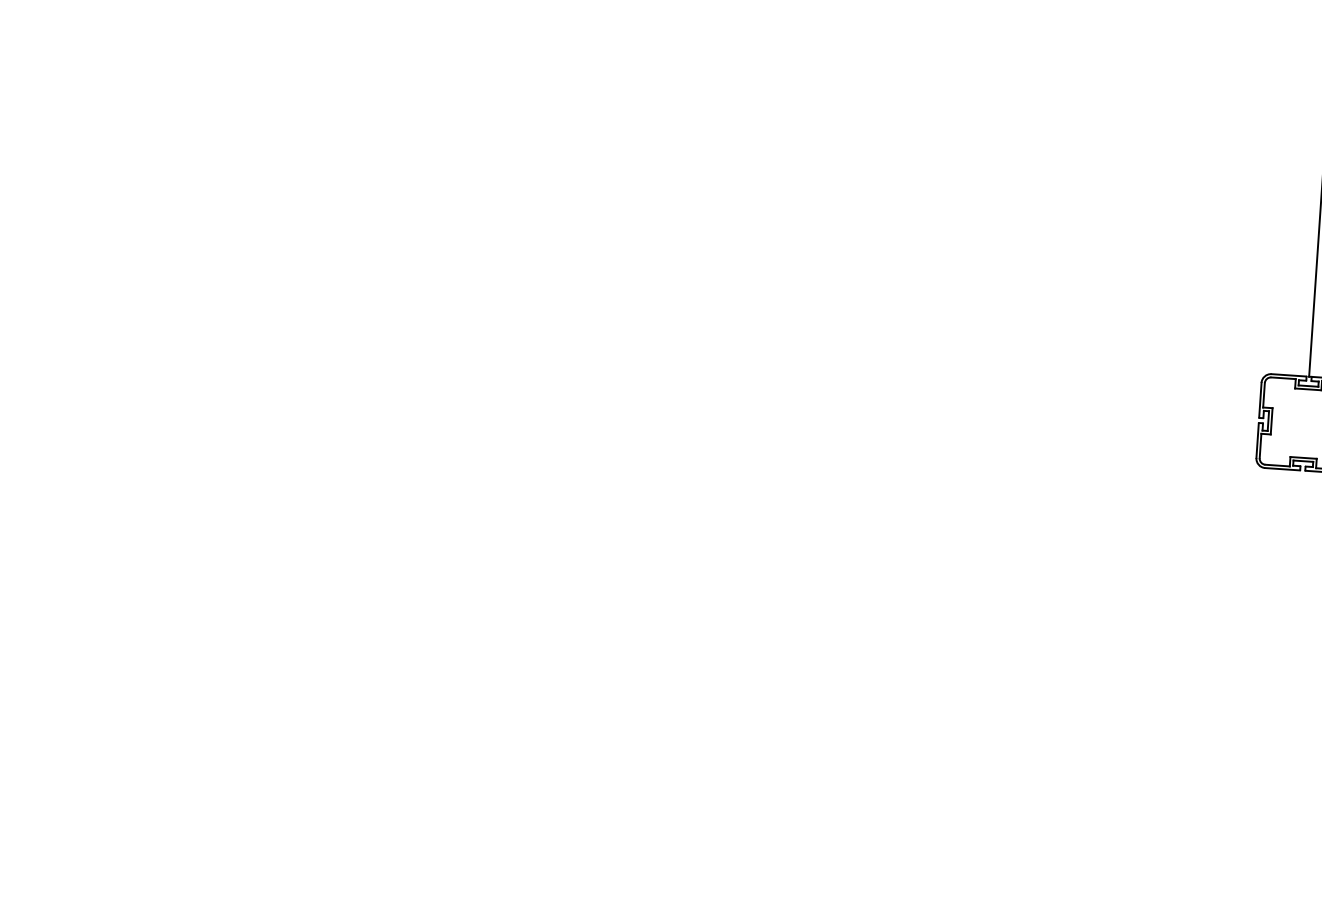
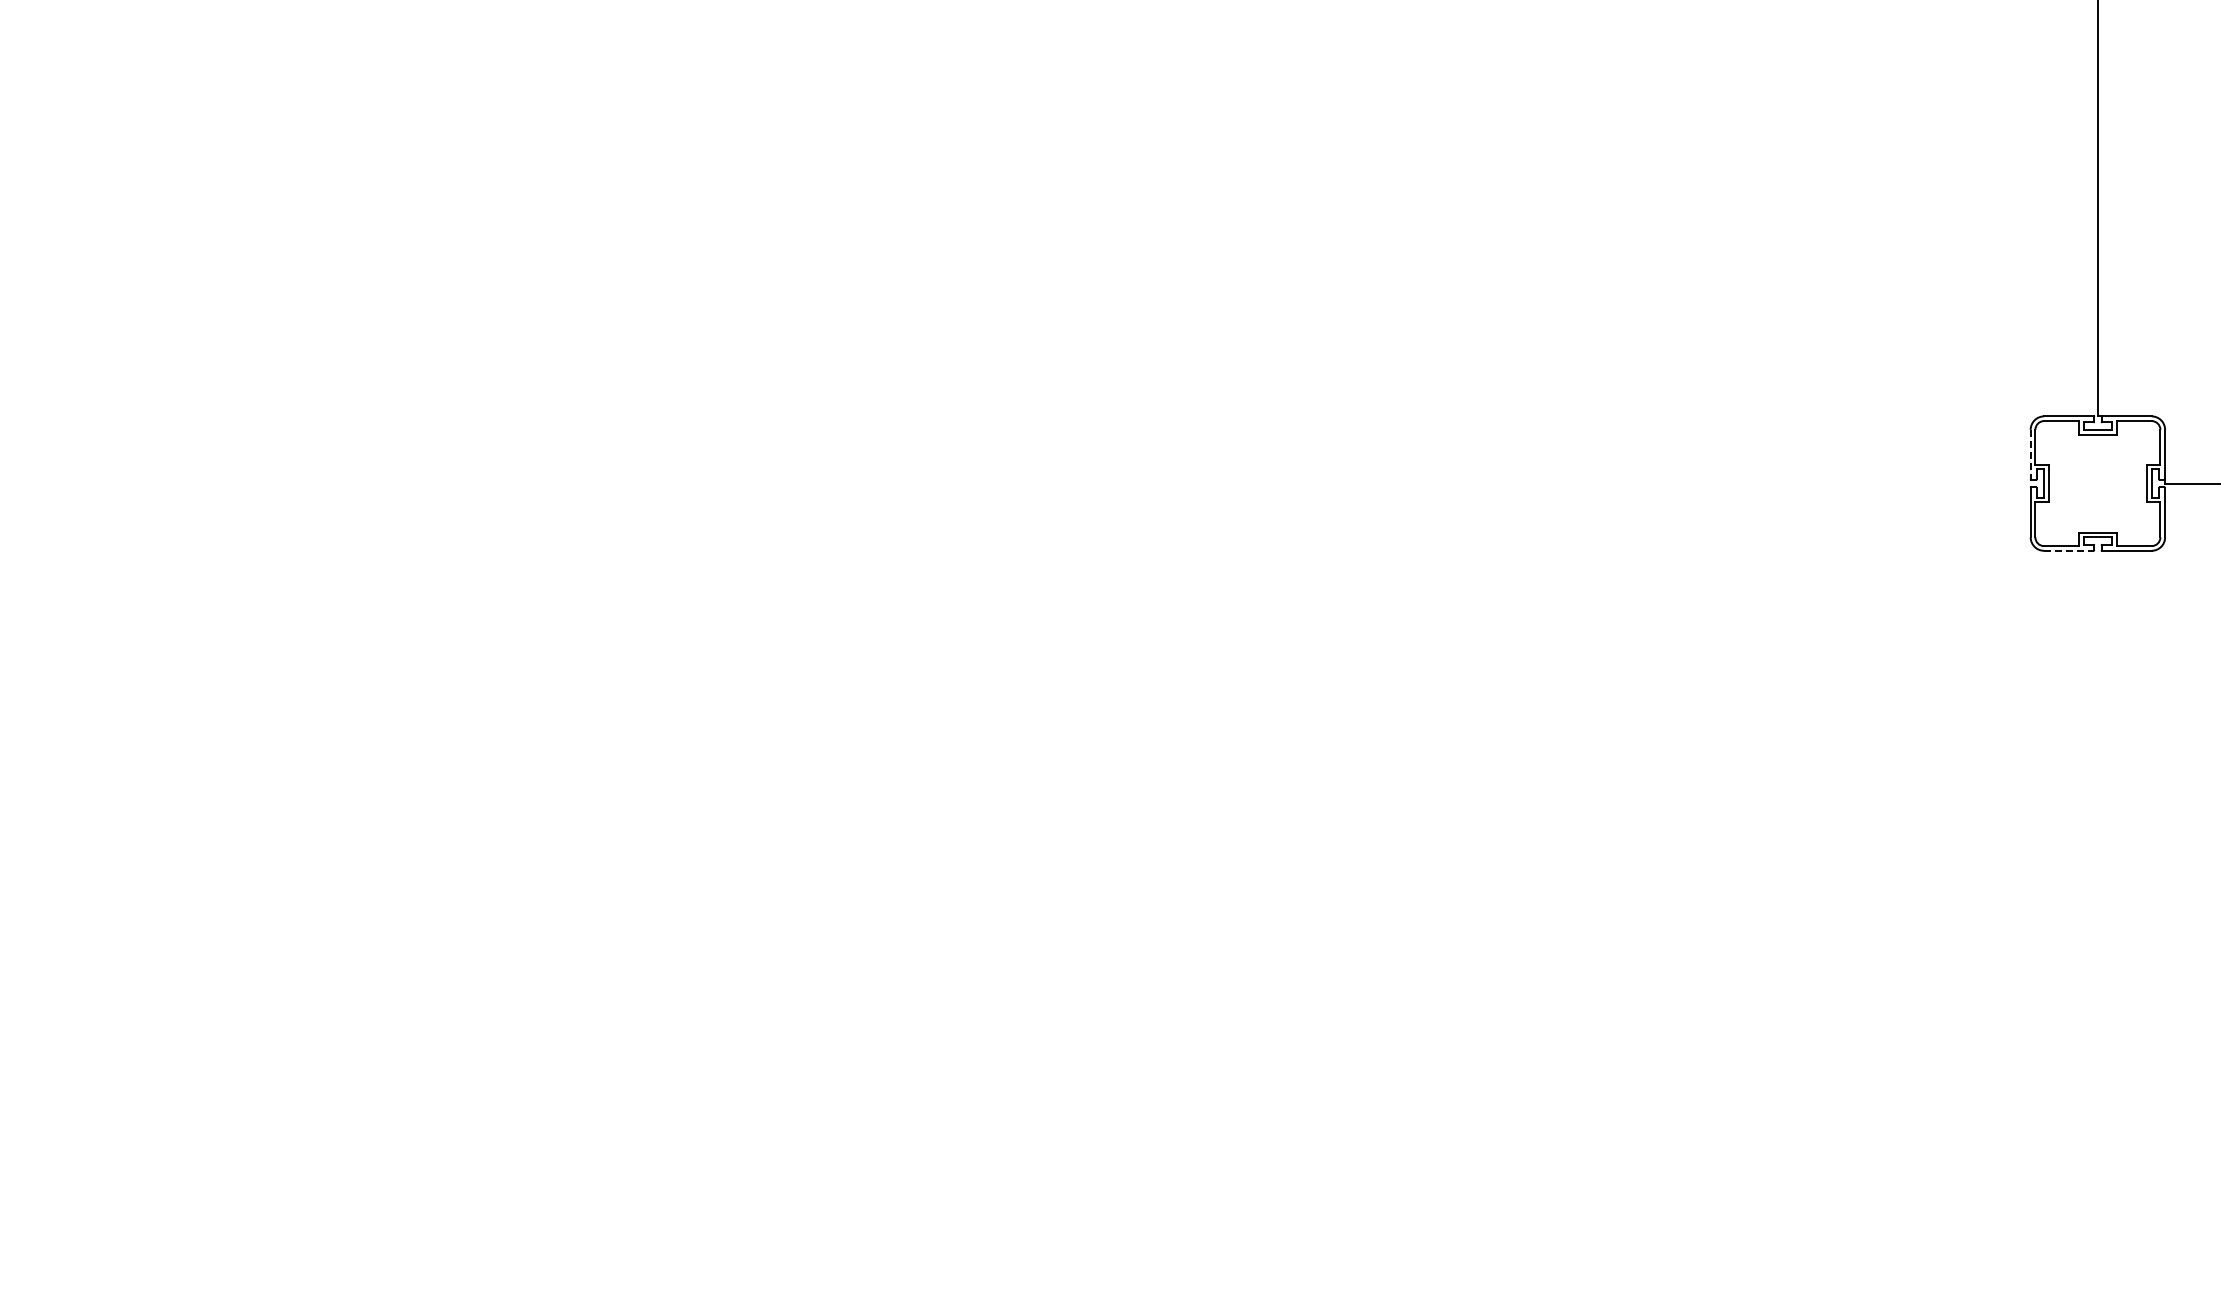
line: (1260, 400) -> (2030, 454), solid -> dashed
line: (1282, 468) -> (2068, 550), solid -> dashed

